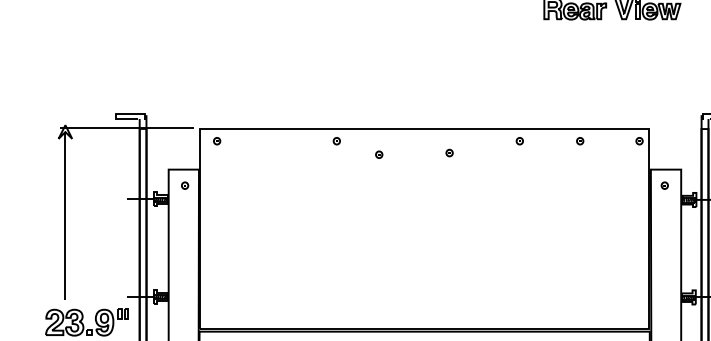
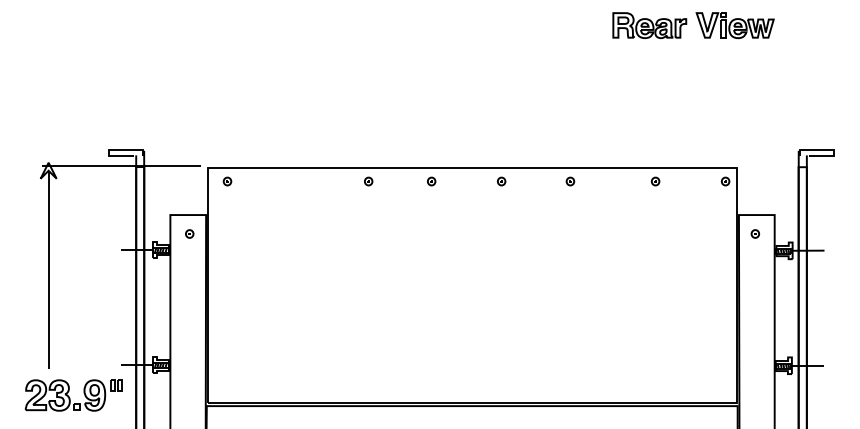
part: (519, 141) -> (570, 181), moved
part: (449, 153) -> (501, 181), moved
part: (379, 154) -> (431, 181), moved

